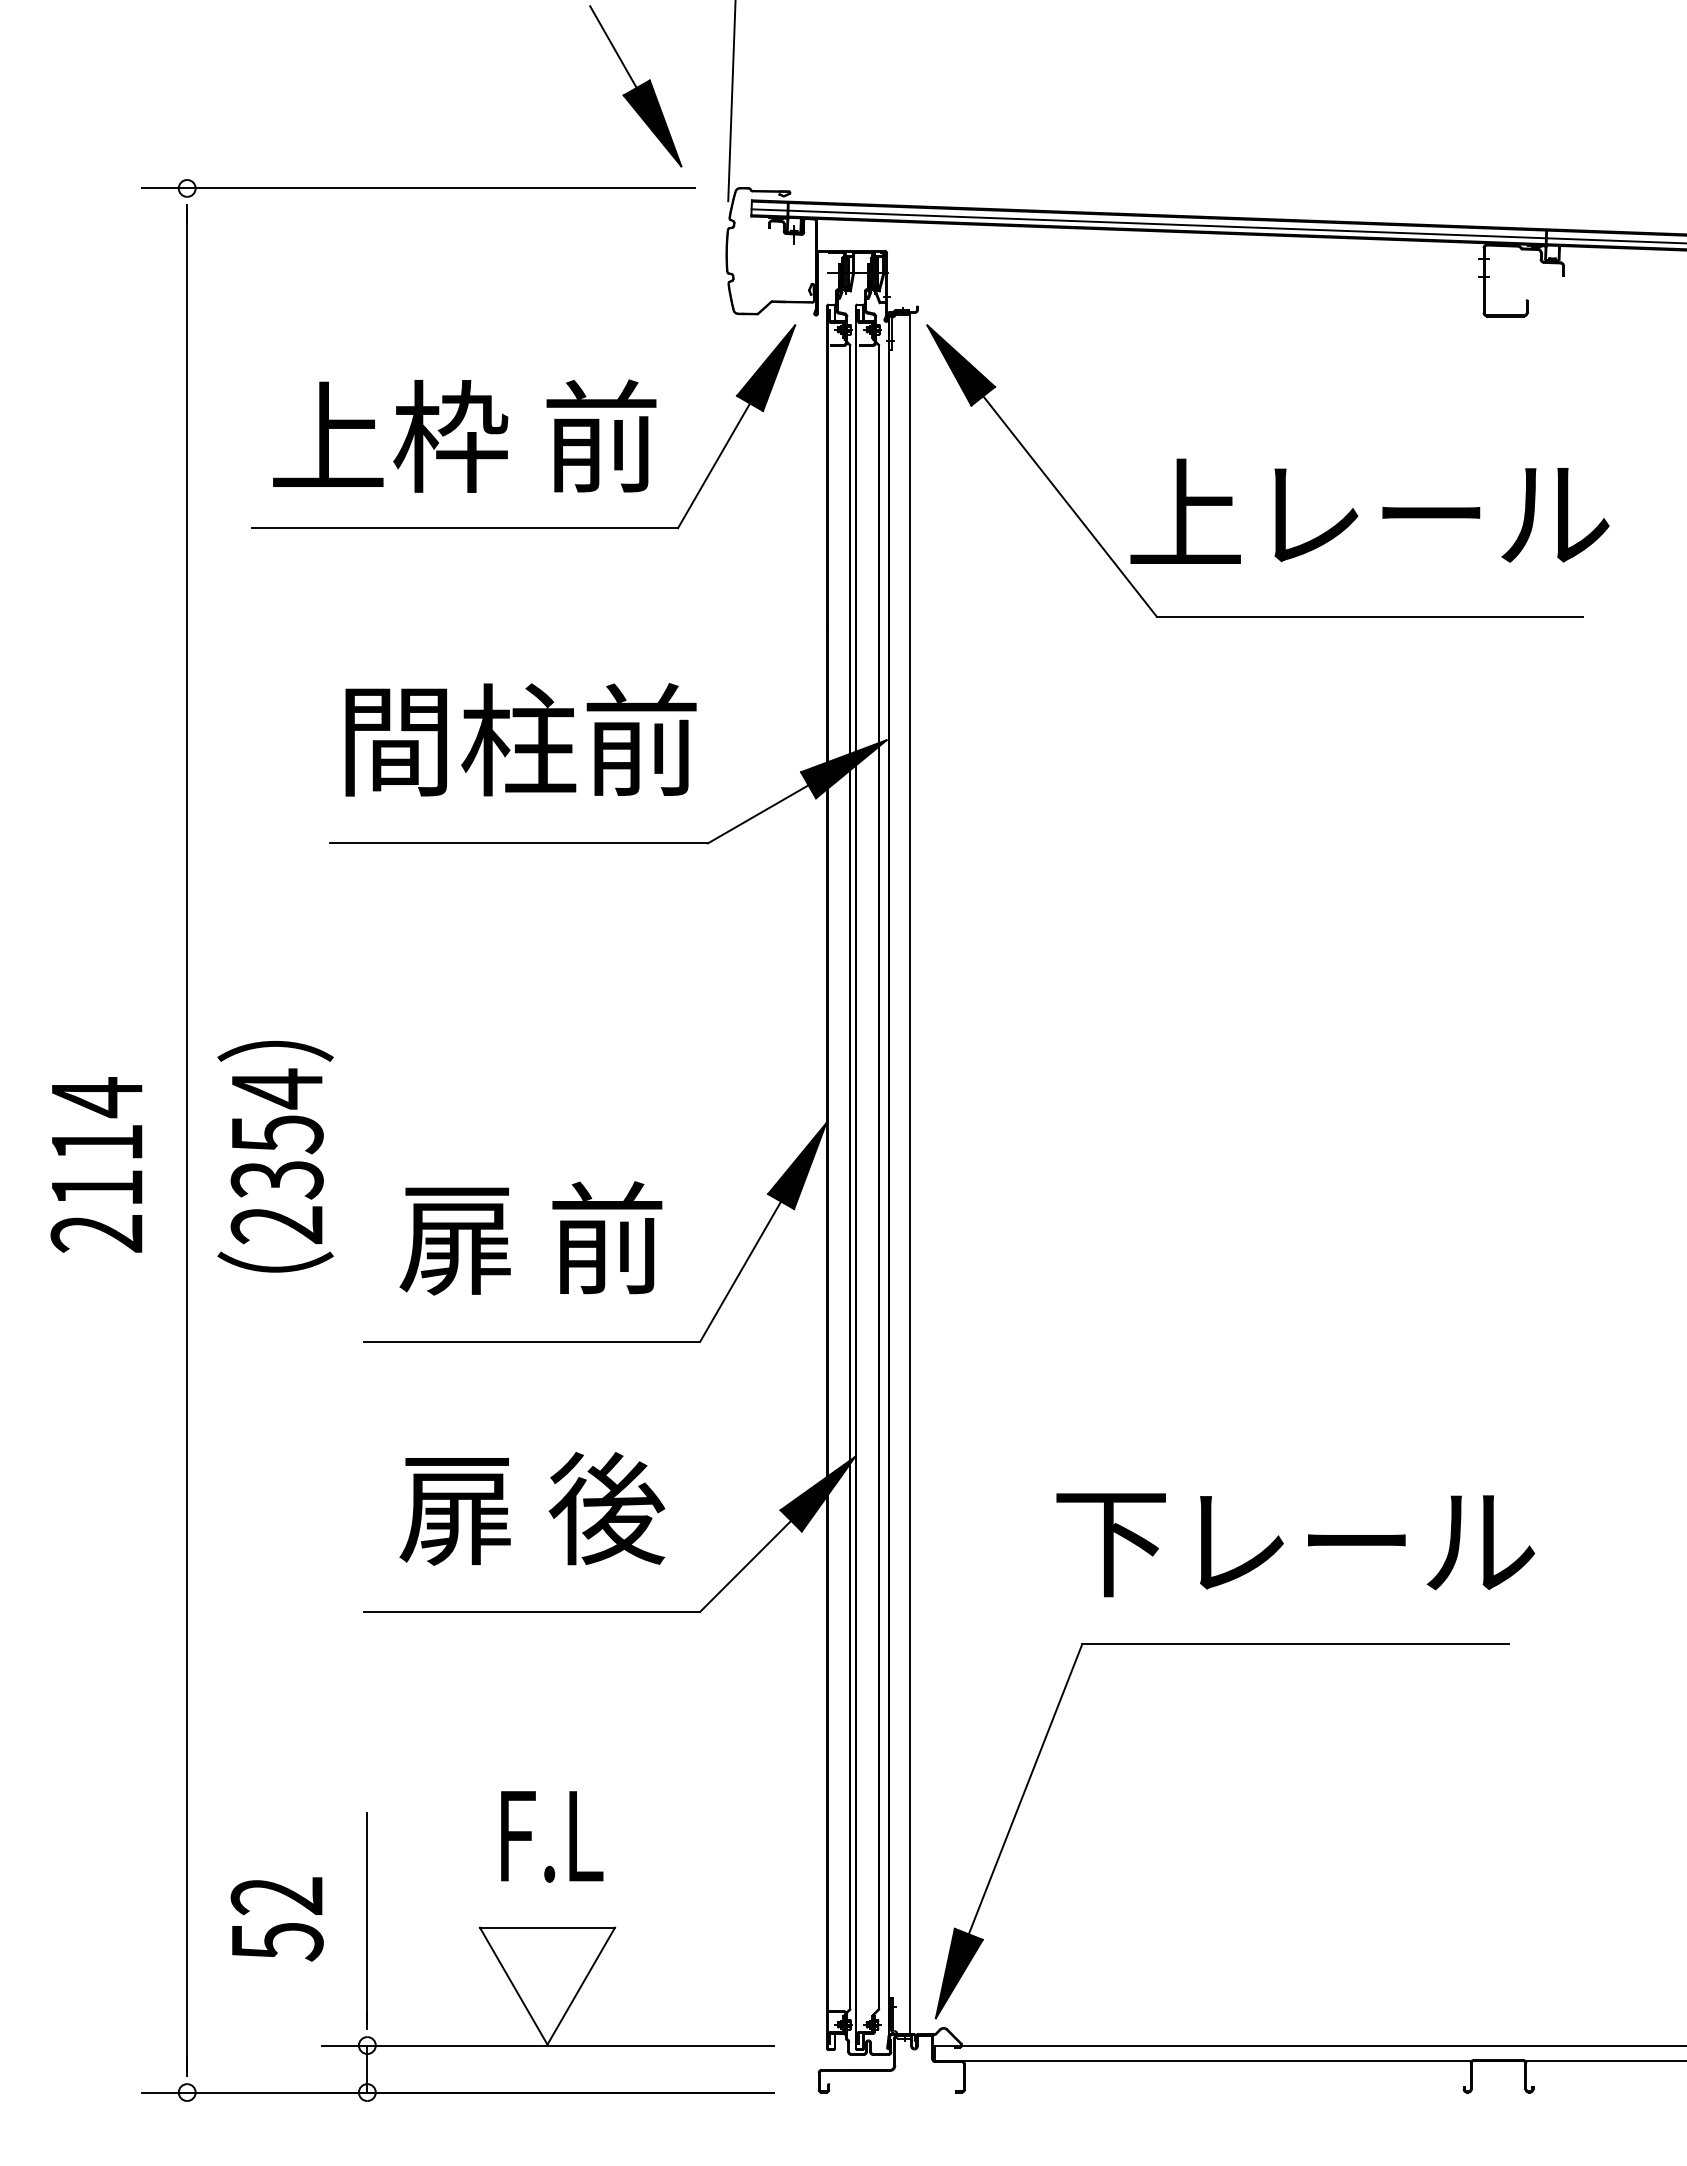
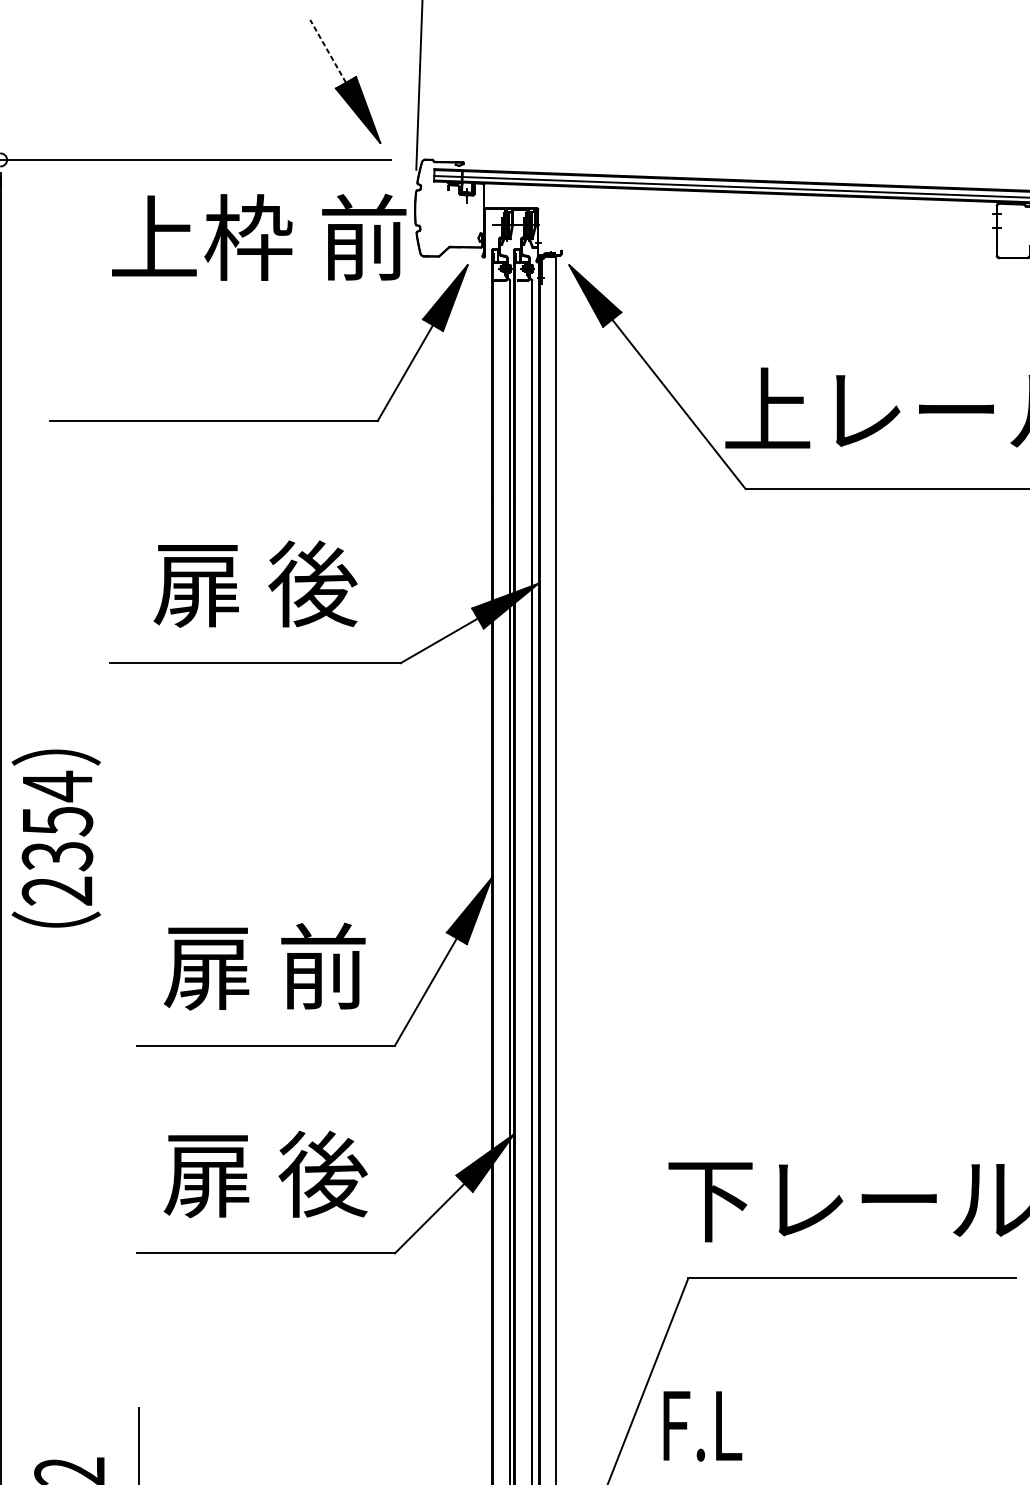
line: (613, 46) -> (328, 50), solid -> dashed
text: (464, 435) -> (259, 236), moved
text: (520, 740) -> (256, 584), 間柱前 -> 扉 後
text: (275, 1156) -> (56, 838), moved
text: (552, 1836) -> (703, 1426), moved

